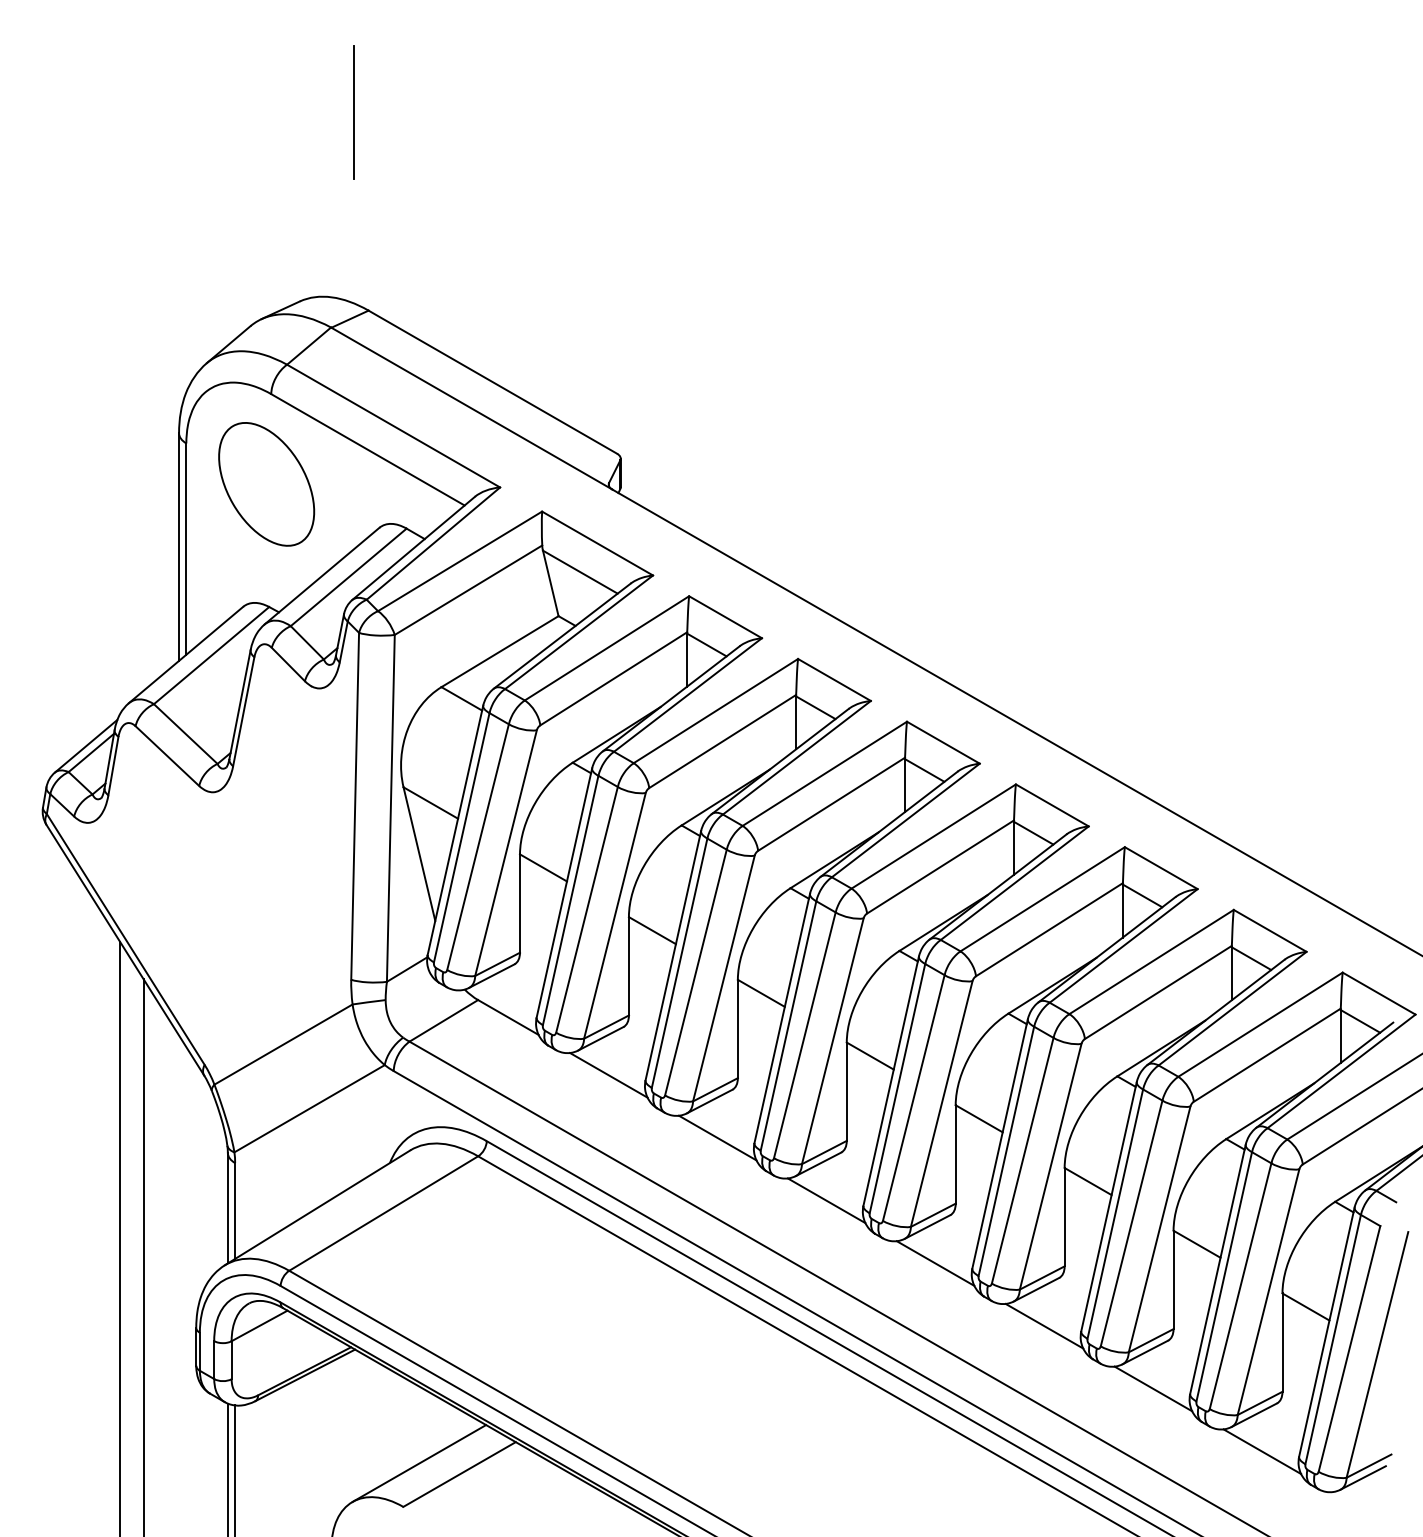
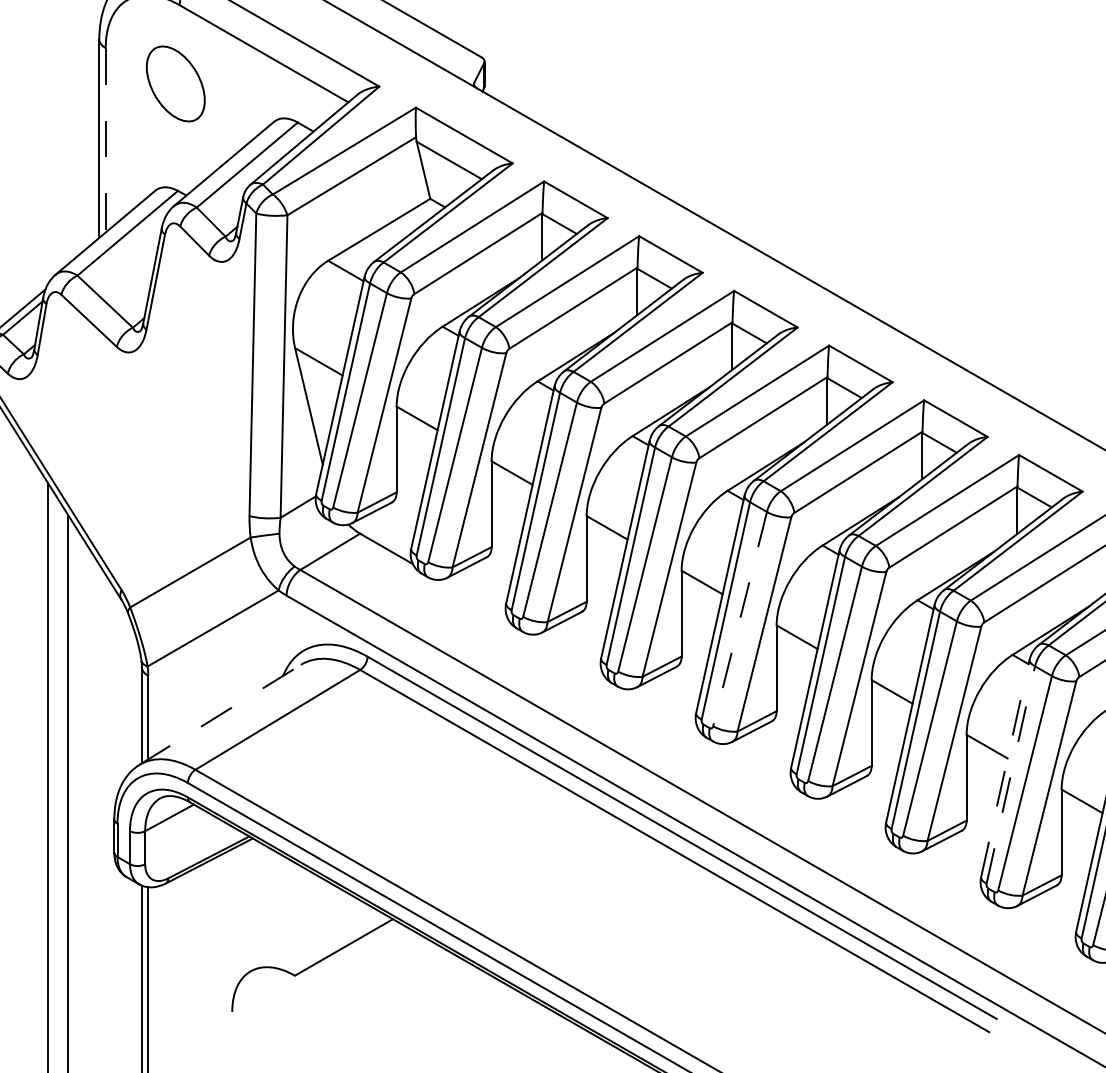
part: (266, 484) -> (175, 84), size x0.7
line: (186, 549) -> (105, 140), solid -> dashed
line: (608, 1075) -> (473, 599), removed
line: (913, 1098) -> (739, 619), solid -> dashed
line: (717, 1137) -> (568, 653), removed
line: (826, 1200) -> (663, 708), removed
line: (317, 1207) -> (220, 714), solid -> dashed
line: (935, 1263) -> (759, 763), removed
line: (1217, 1269) -> (1004, 768), solid -> dashed
line: (1224, 1276) -> (1011, 774), solid -> dashed
line: (1044, 1325) -> (854, 817), removed
line: (1153, 1388) -> (949, 872), removed
line: (1262, 1451) -> (1044, 927), removed
line: (419, 1463) -> (309, 937), removed

